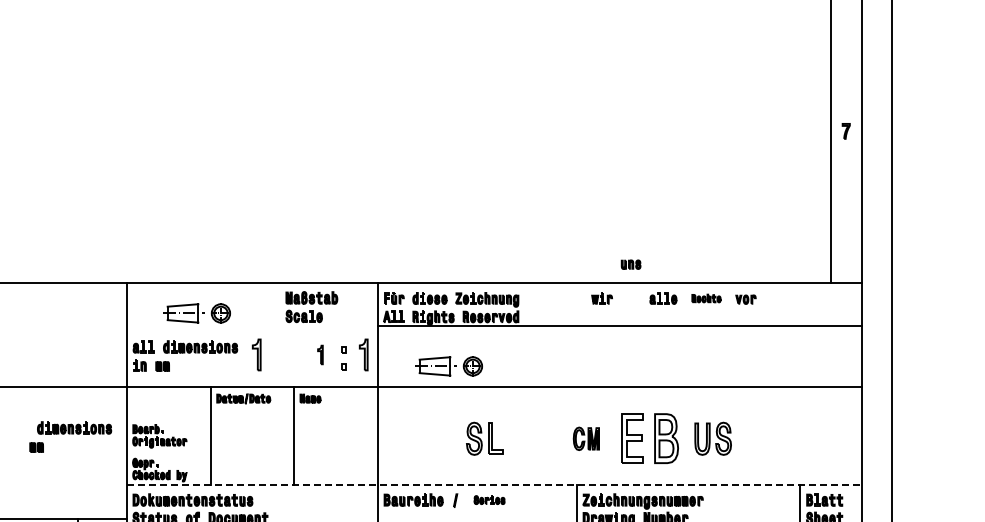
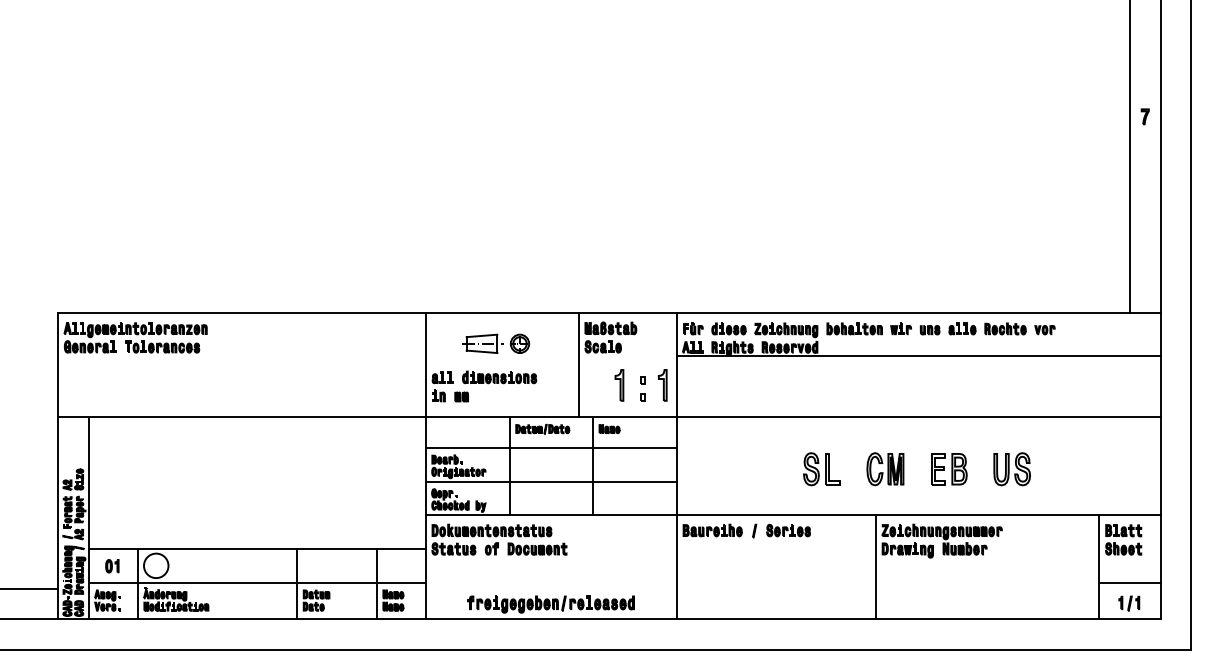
part: (845, 131) -> (1144, 116), moved
part: (630, 265) -> (929, 330), moved
part: (555, 298) -> (854, 328), added
part: (706, 298) -> (1005, 328), size x1.43
line: (279, 335) -> (578, 365), added
part: (256, 355) -> (555, 385), removed
part: (320, 355) -> (619, 385), size x1.67
part: (448, 366) -> (747, 396), removed
line: (251, 417) -> (550, 447), added
part: (70, 437) -> (369, 467), removed
part: (484, 439) -> (821, 469), moved
part: (586, 439) -> (885, 469), size x1.43
part: (650, 439) -> (949, 469), size x0.62
line: (251, 451) -> (550, 481), added
line: (494, 485) -> (793, 515), dashed -> solid
part: (489, 500) -> (788, 530), size x1.43

